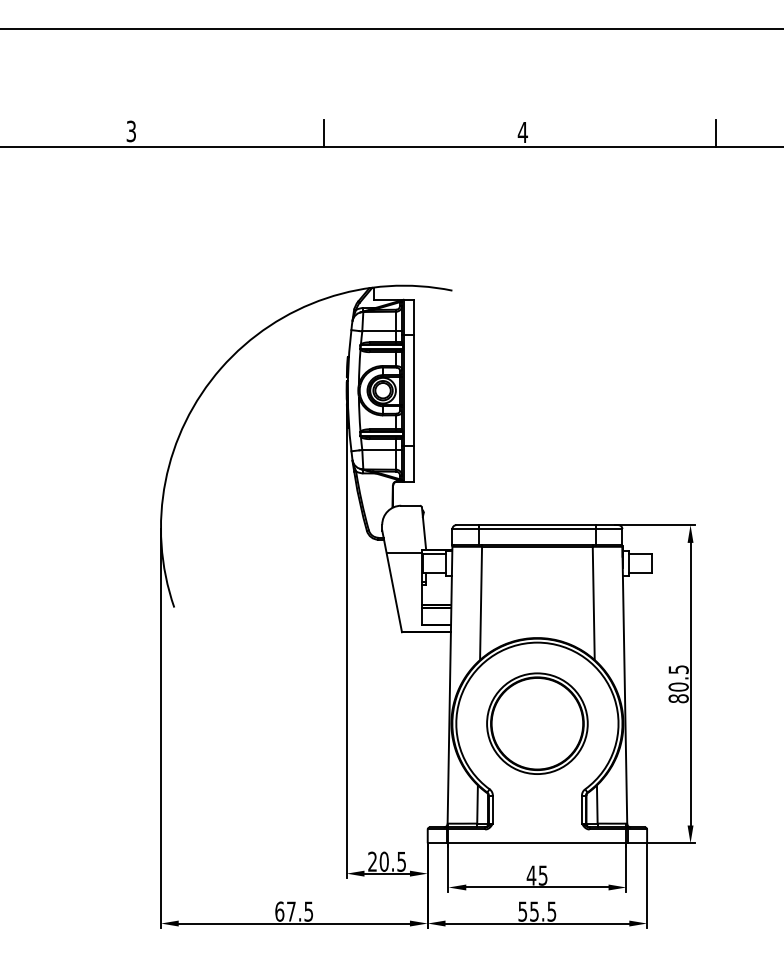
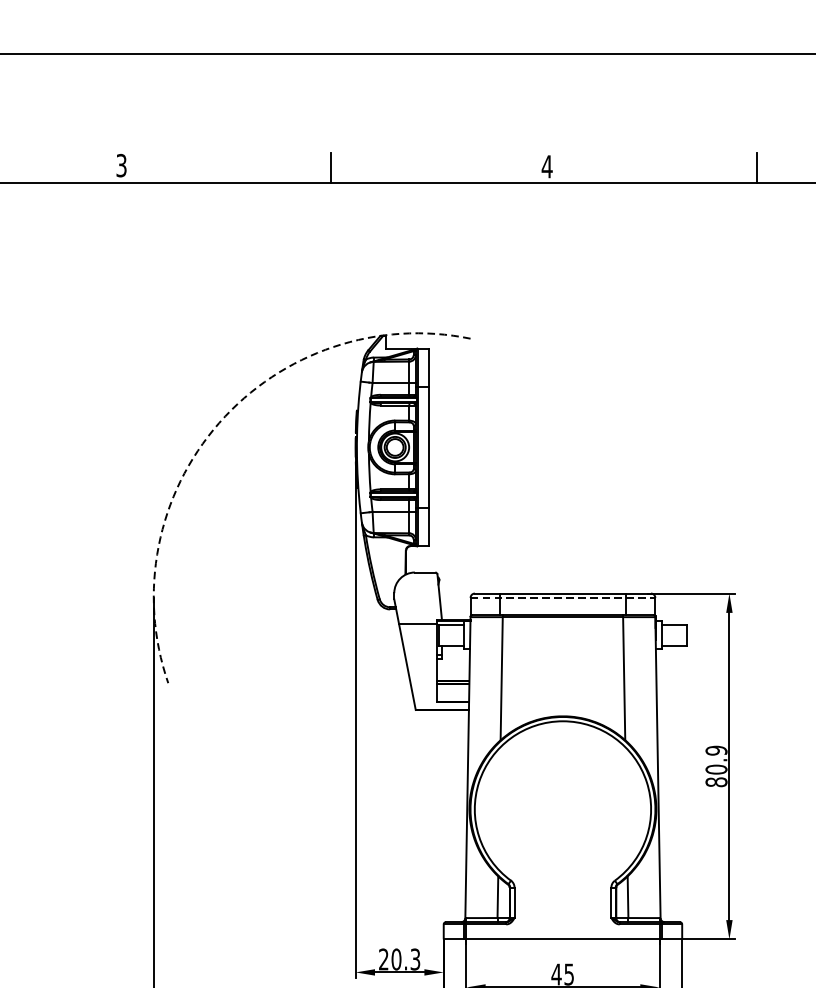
arc: (221, 368) -> (219, 423), solid -> dashed
line: (537, 529) -> (563, 598), solid -> dashed
text: (678, 669) -> (716, 750), 80.5 -> 80.9
part: (537, 723) -> (563, 809), removed
text: (401, 861) -> (415, 959), 20.5 -> 20.3

